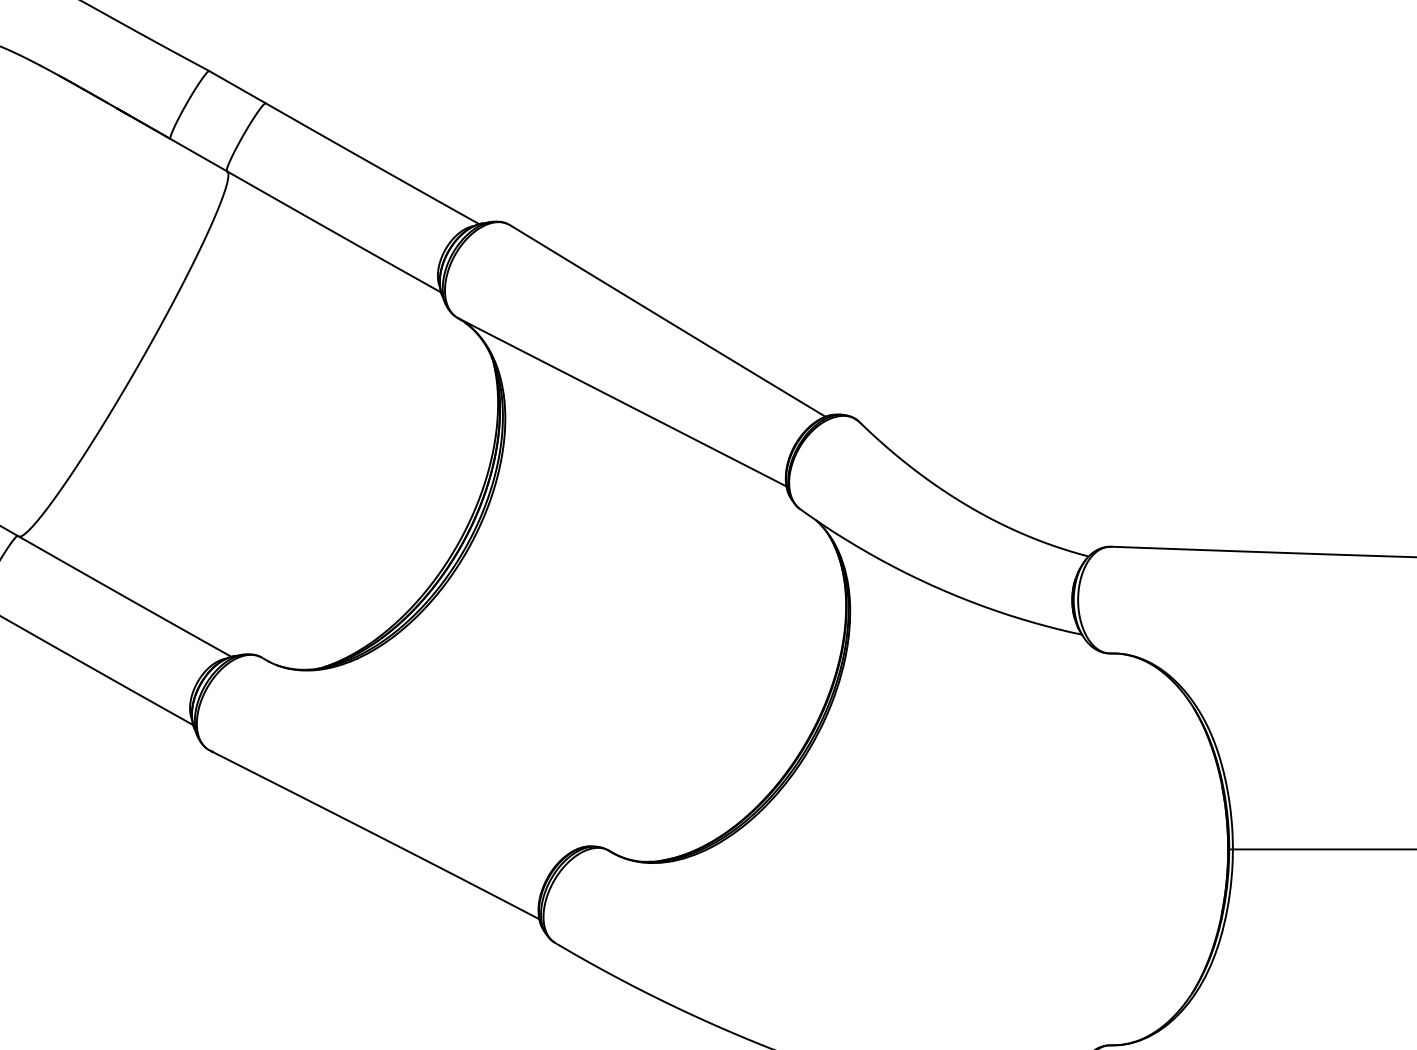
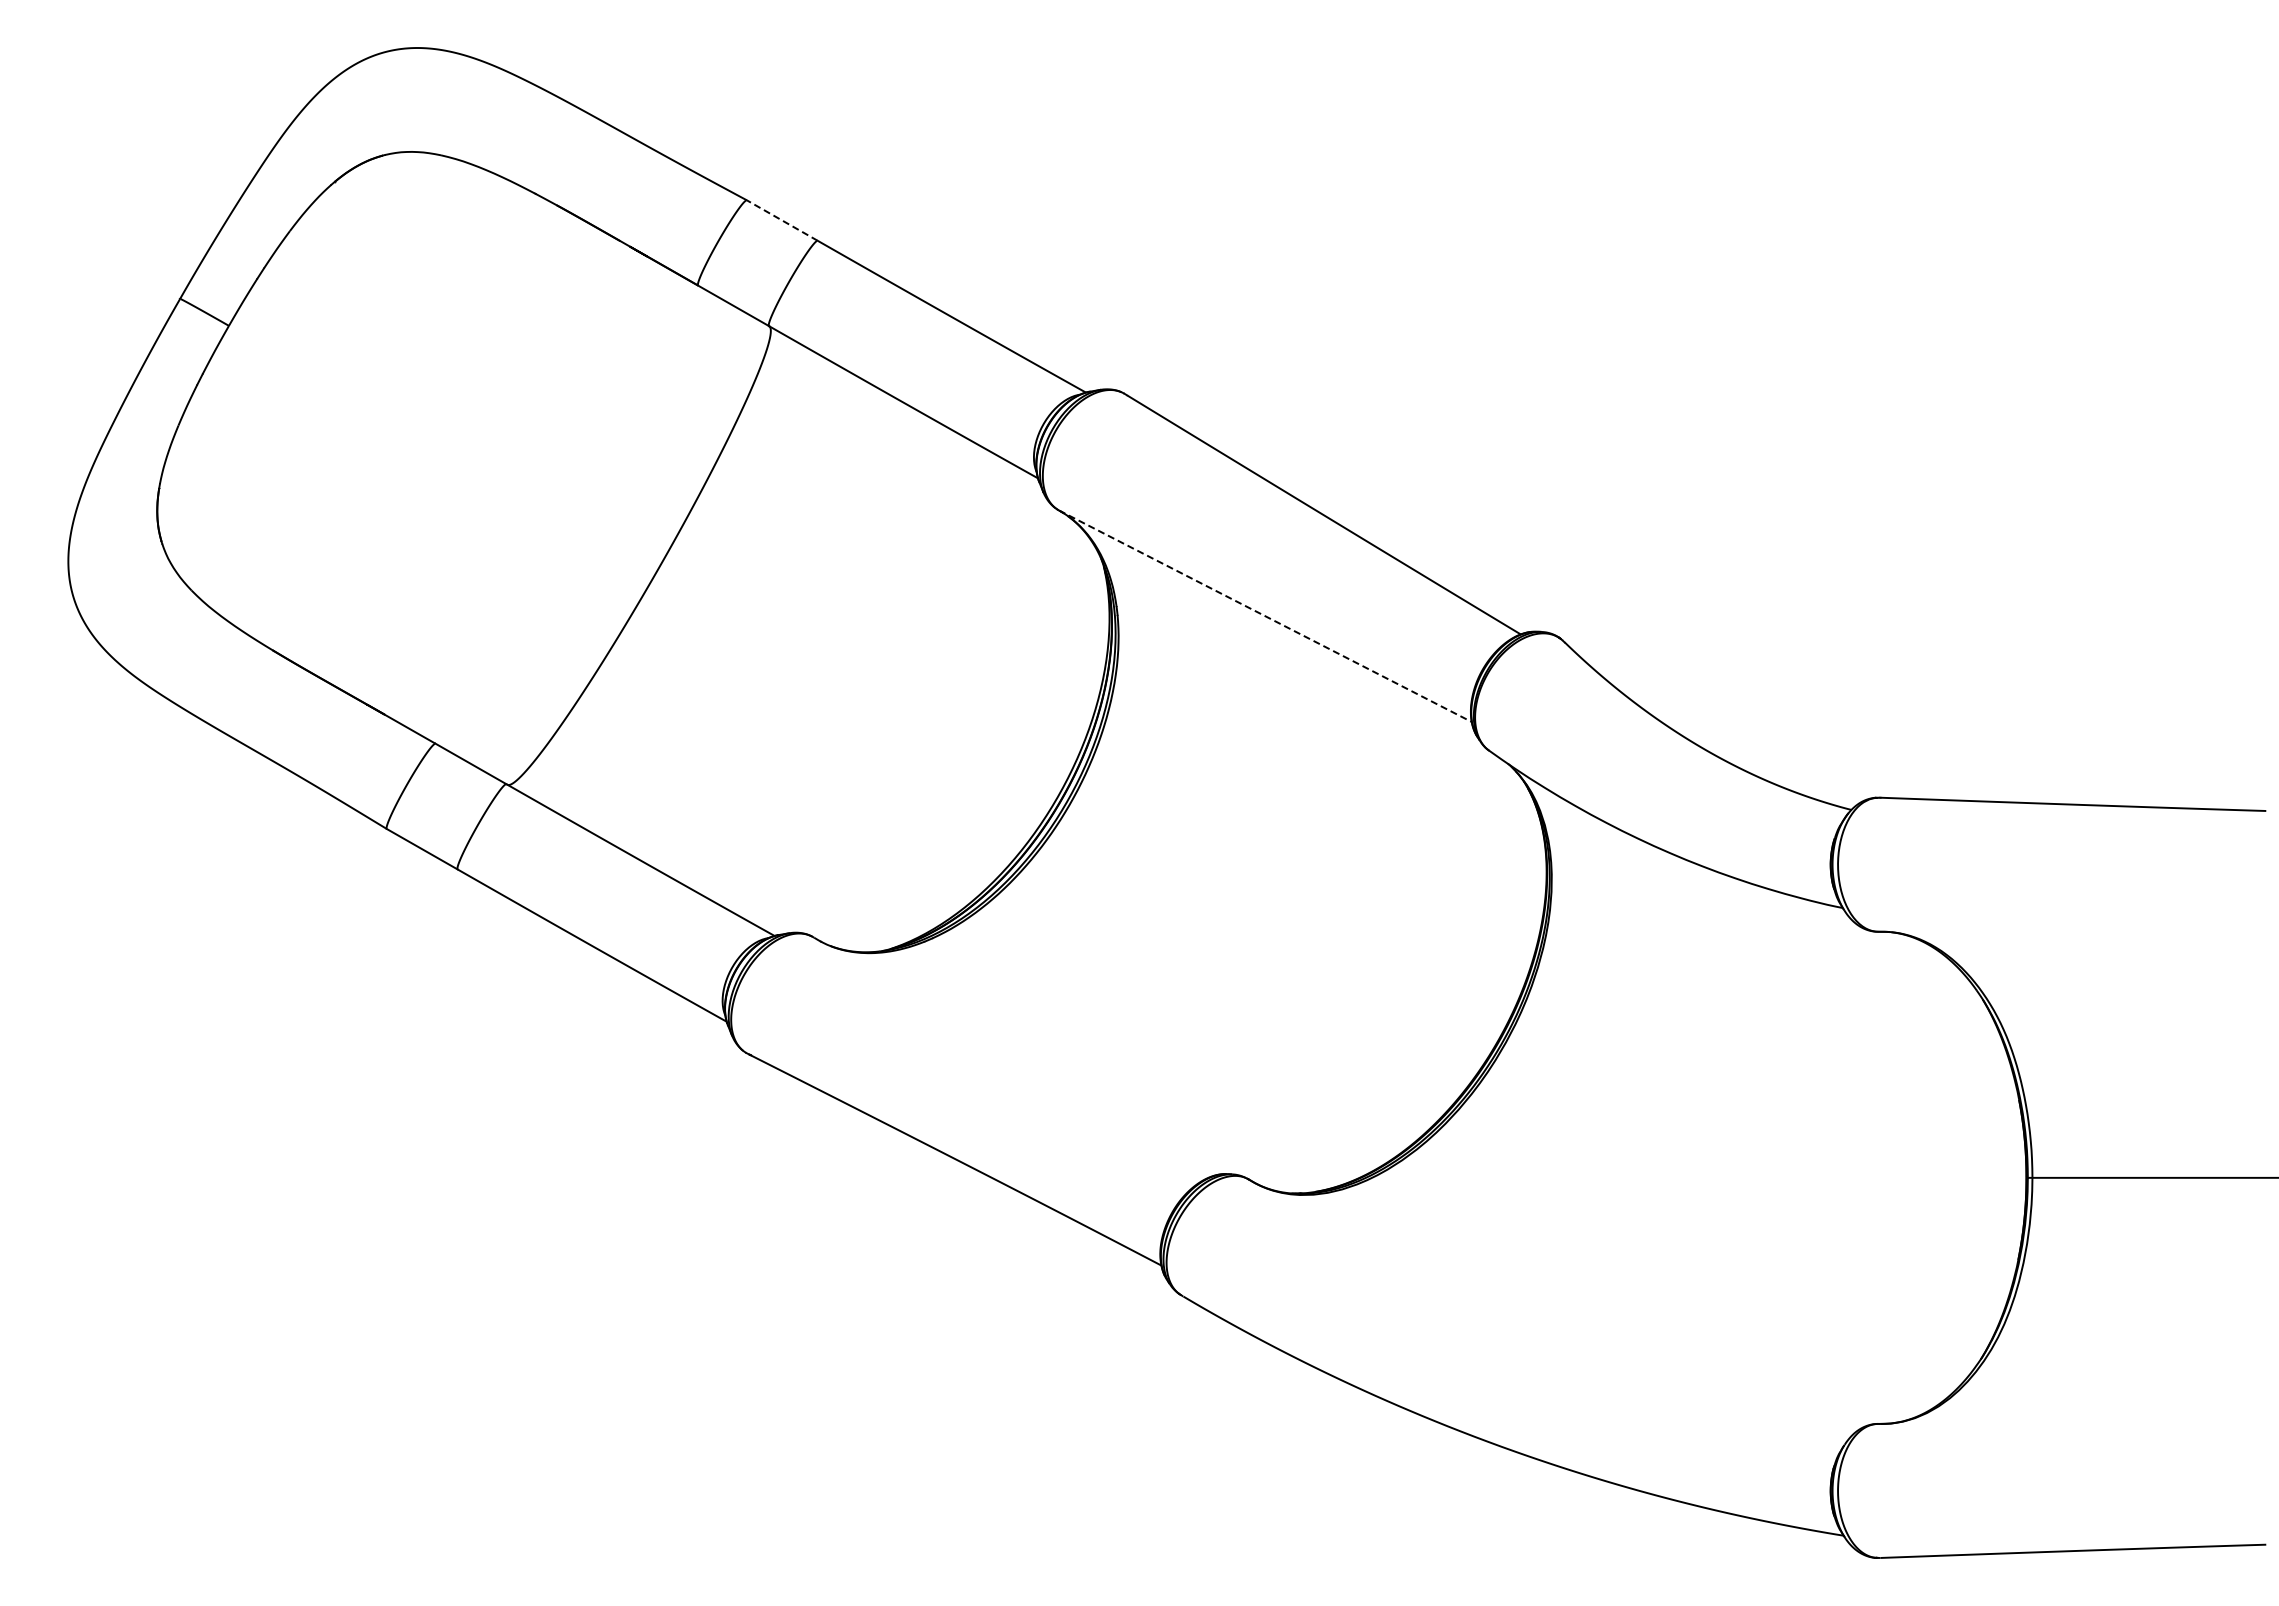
line: (237, 87) -> (782, 220), solid -> dashed
line: (622, 402) -> (1265, 616), solid -> dashed

